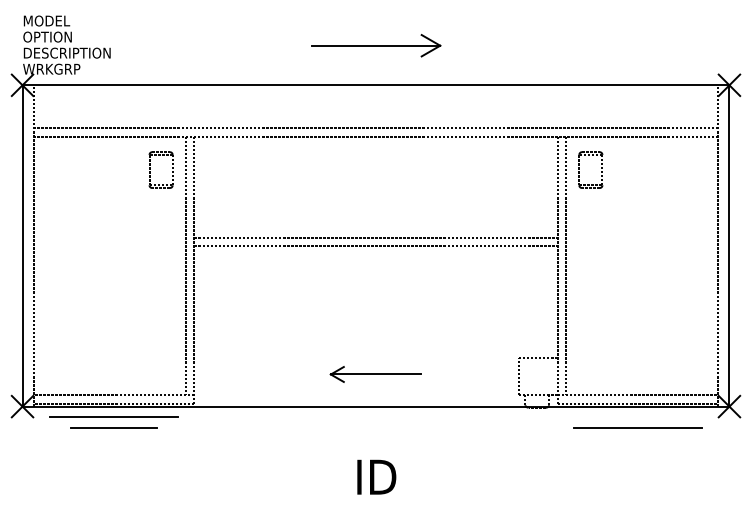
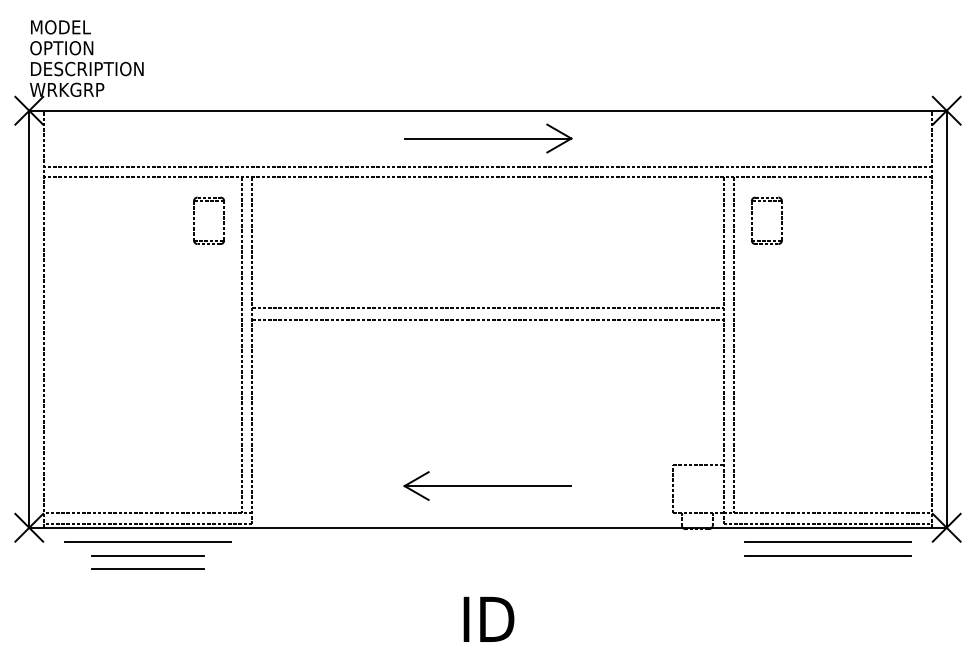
part: (376, 45) -> (488, 138), moved
part: (375, 374) -> (487, 486), size x1.43
line: (637, 417) -> (827, 541), added
line: (113, 438) -> (147, 569), added

